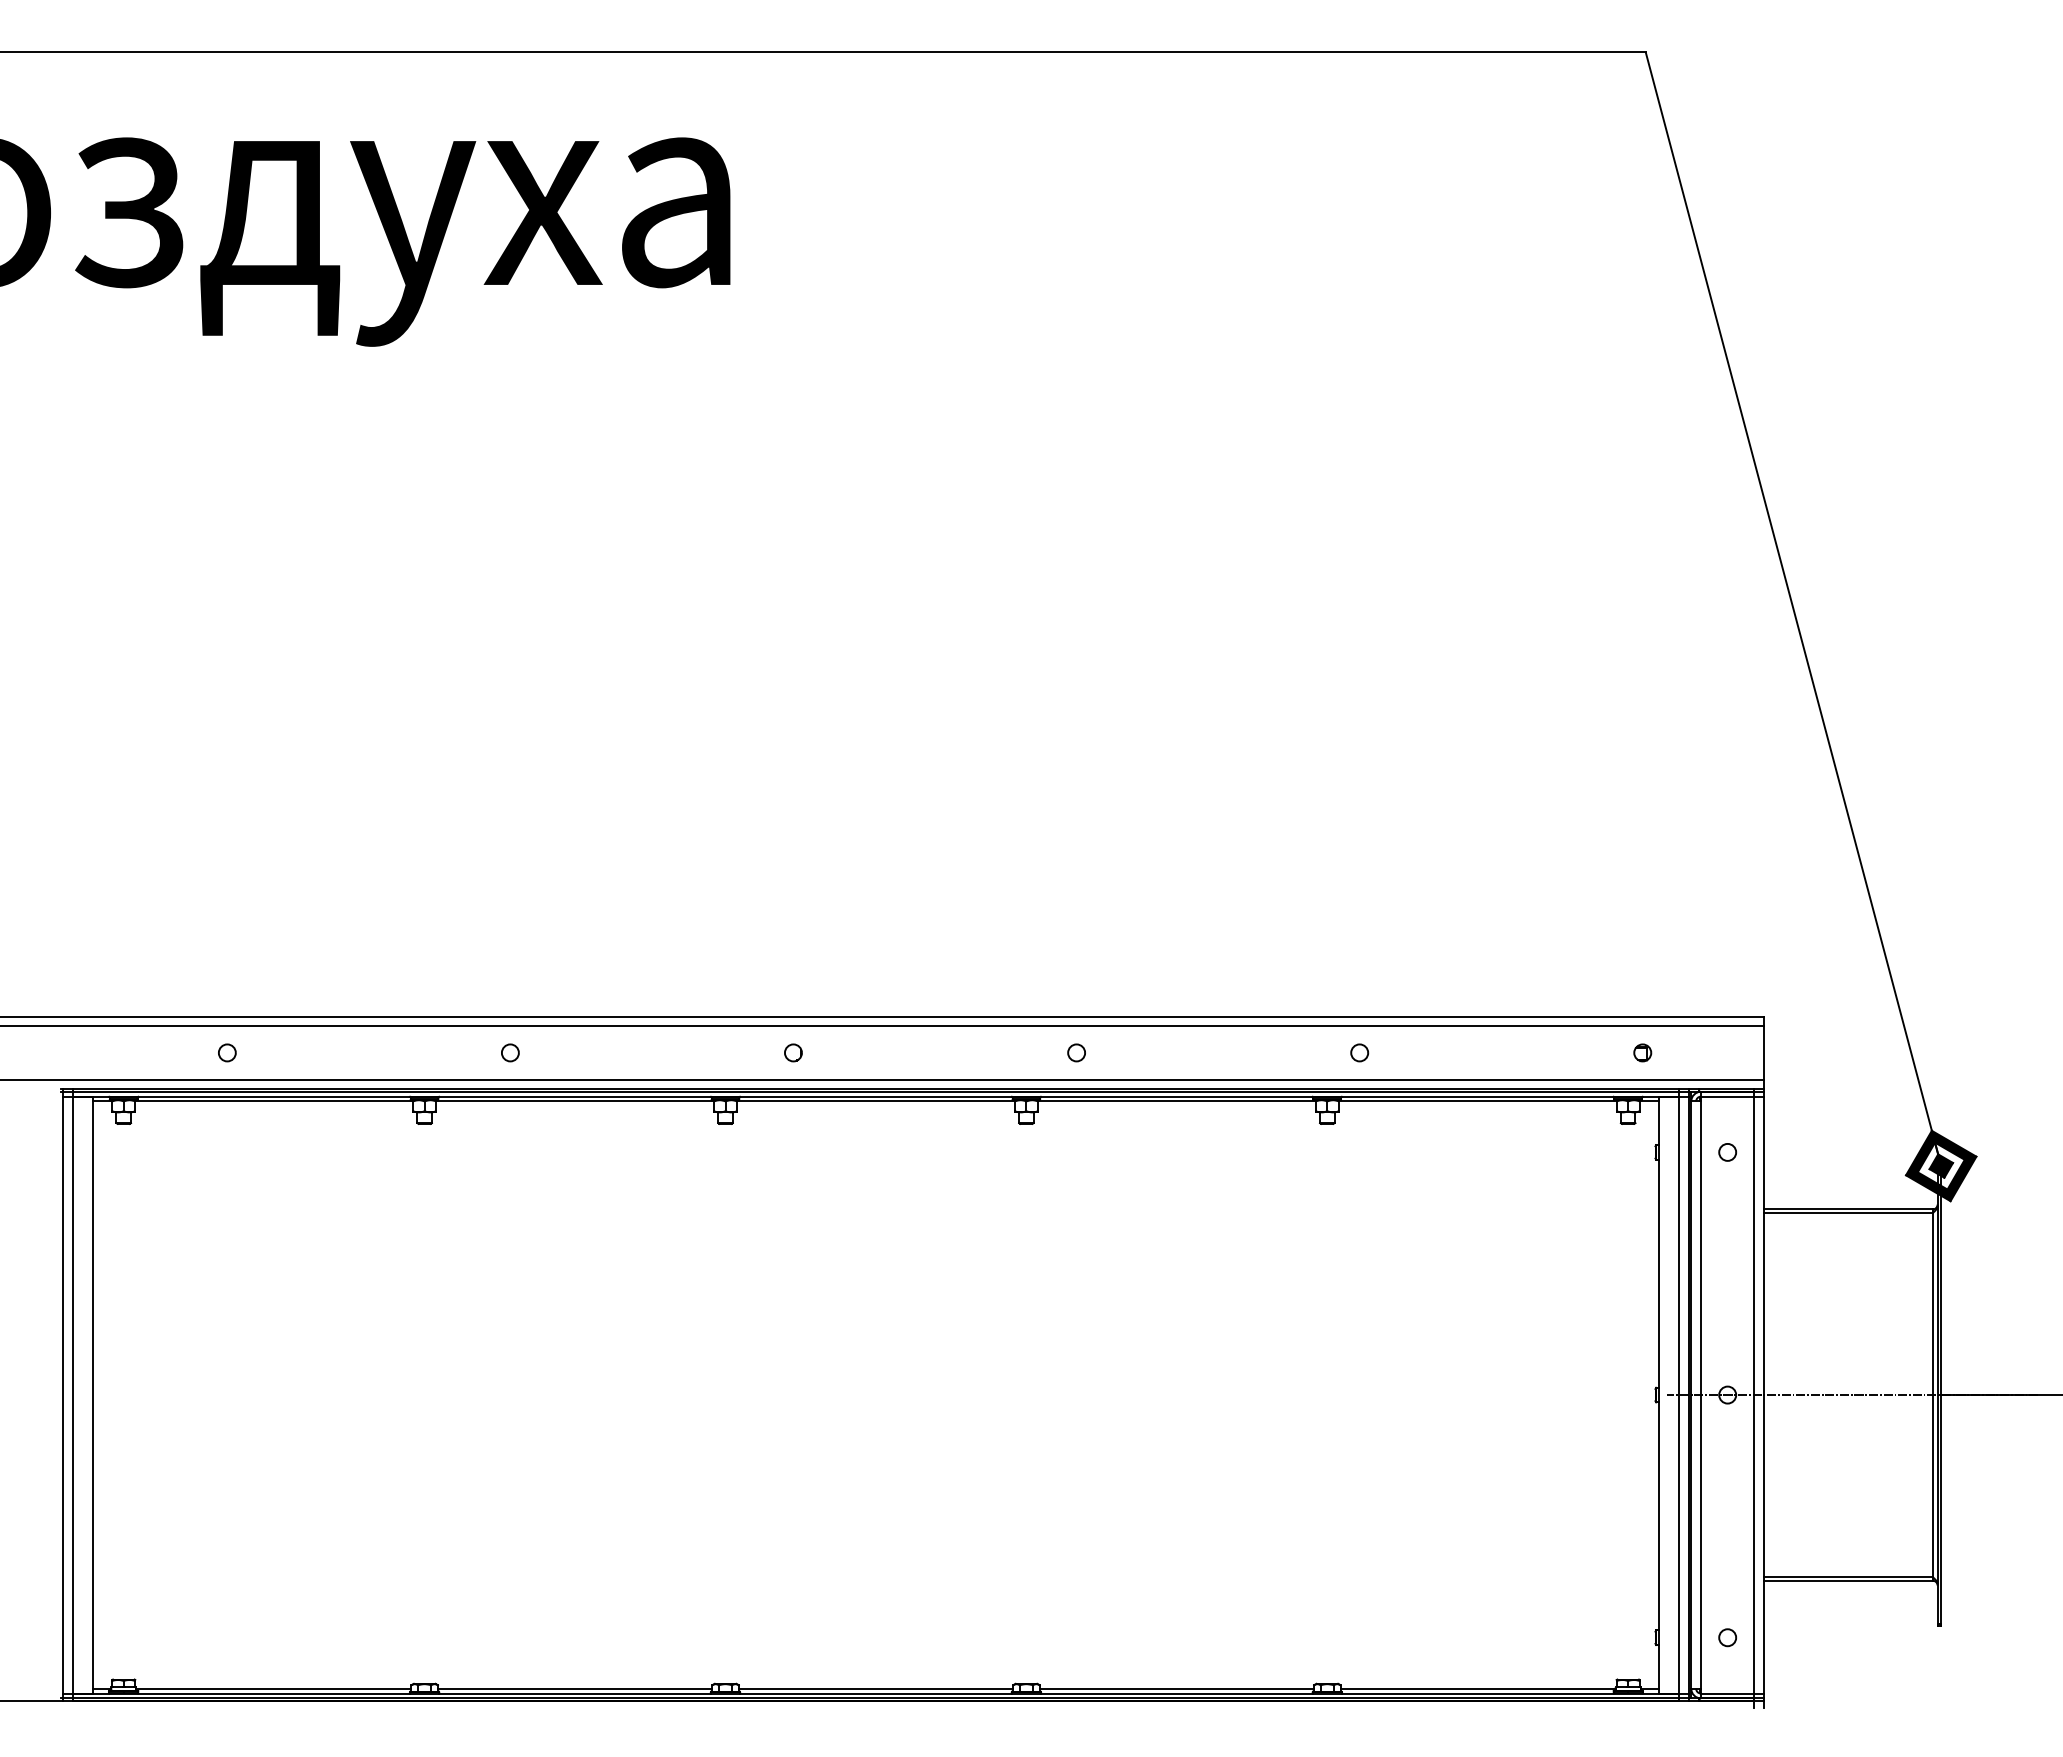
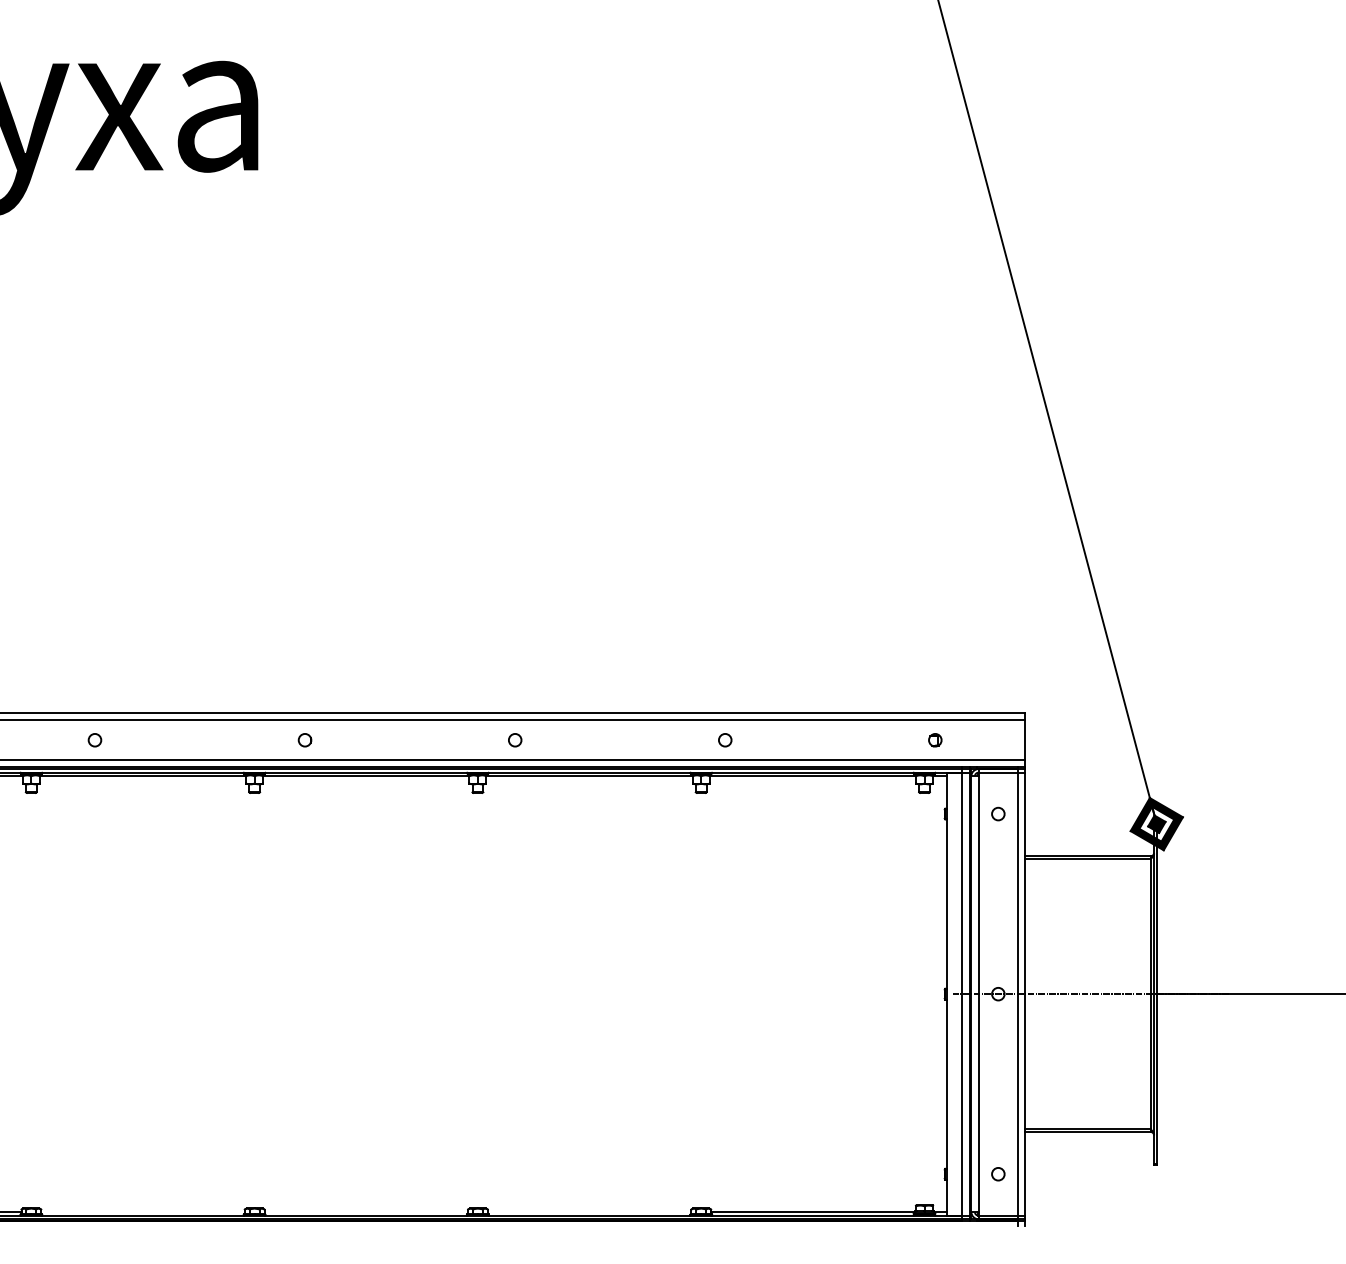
line: (574, 1688) -> (142, 1211), removed
line: (875, 1688) -> (365, 1211), removed
line: (1176, 1688) -> (589, 1211), removed

